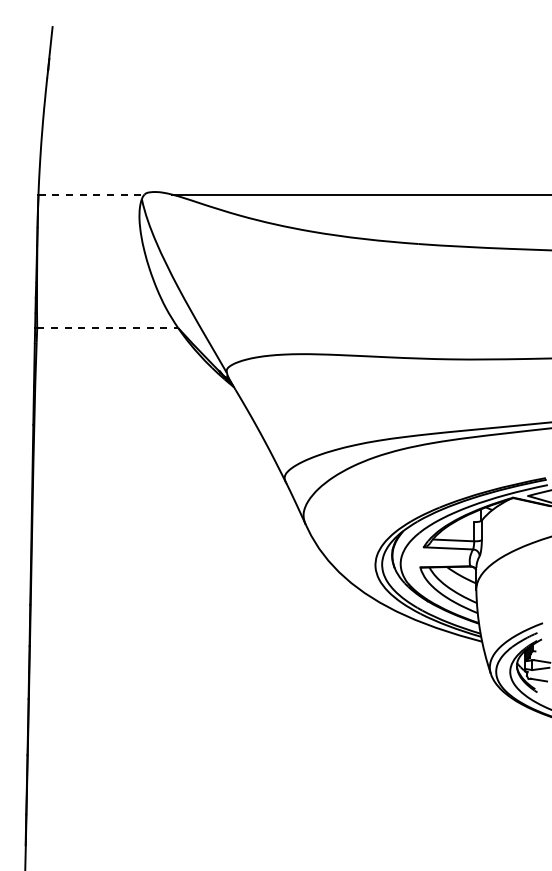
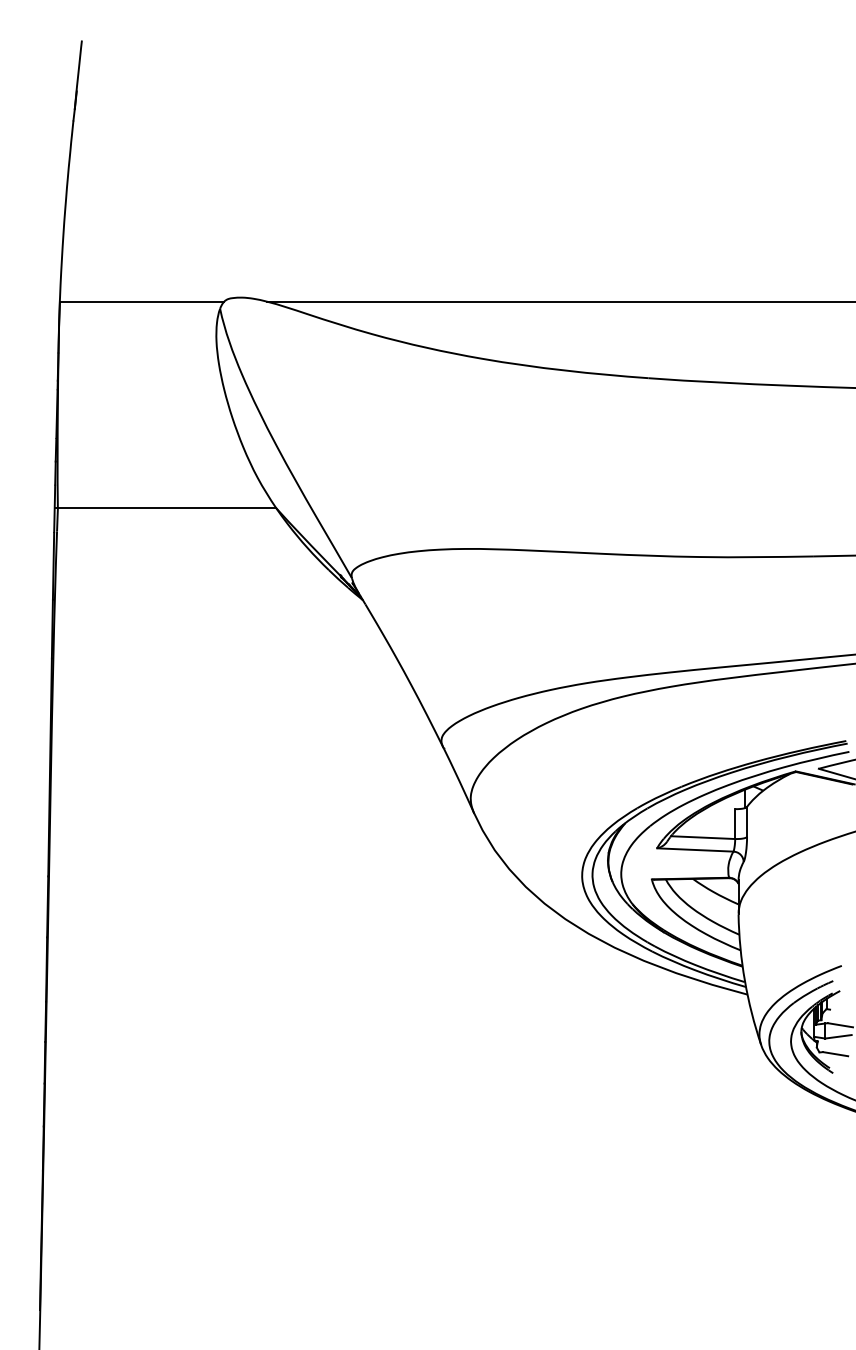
line: (92, 194) -> (143, 301), dashed -> solid
line: (108, 327) -> (168, 507), dashed -> solid

